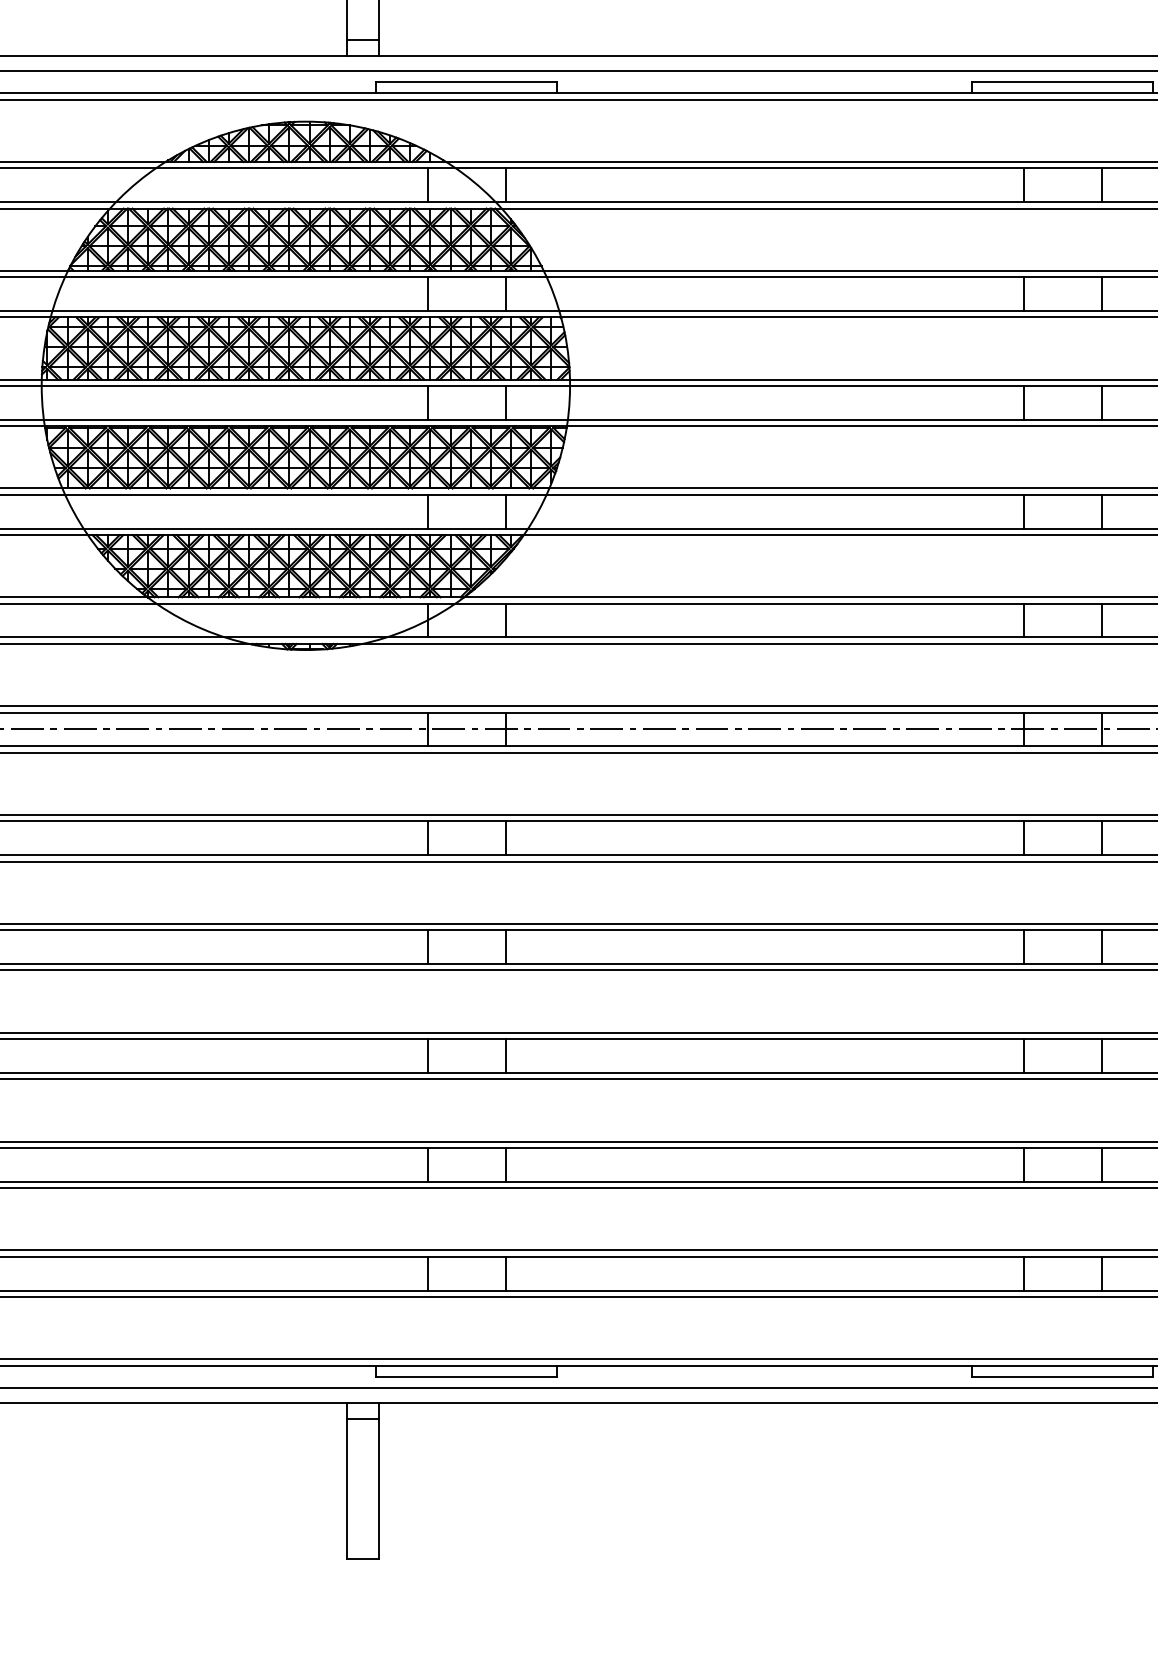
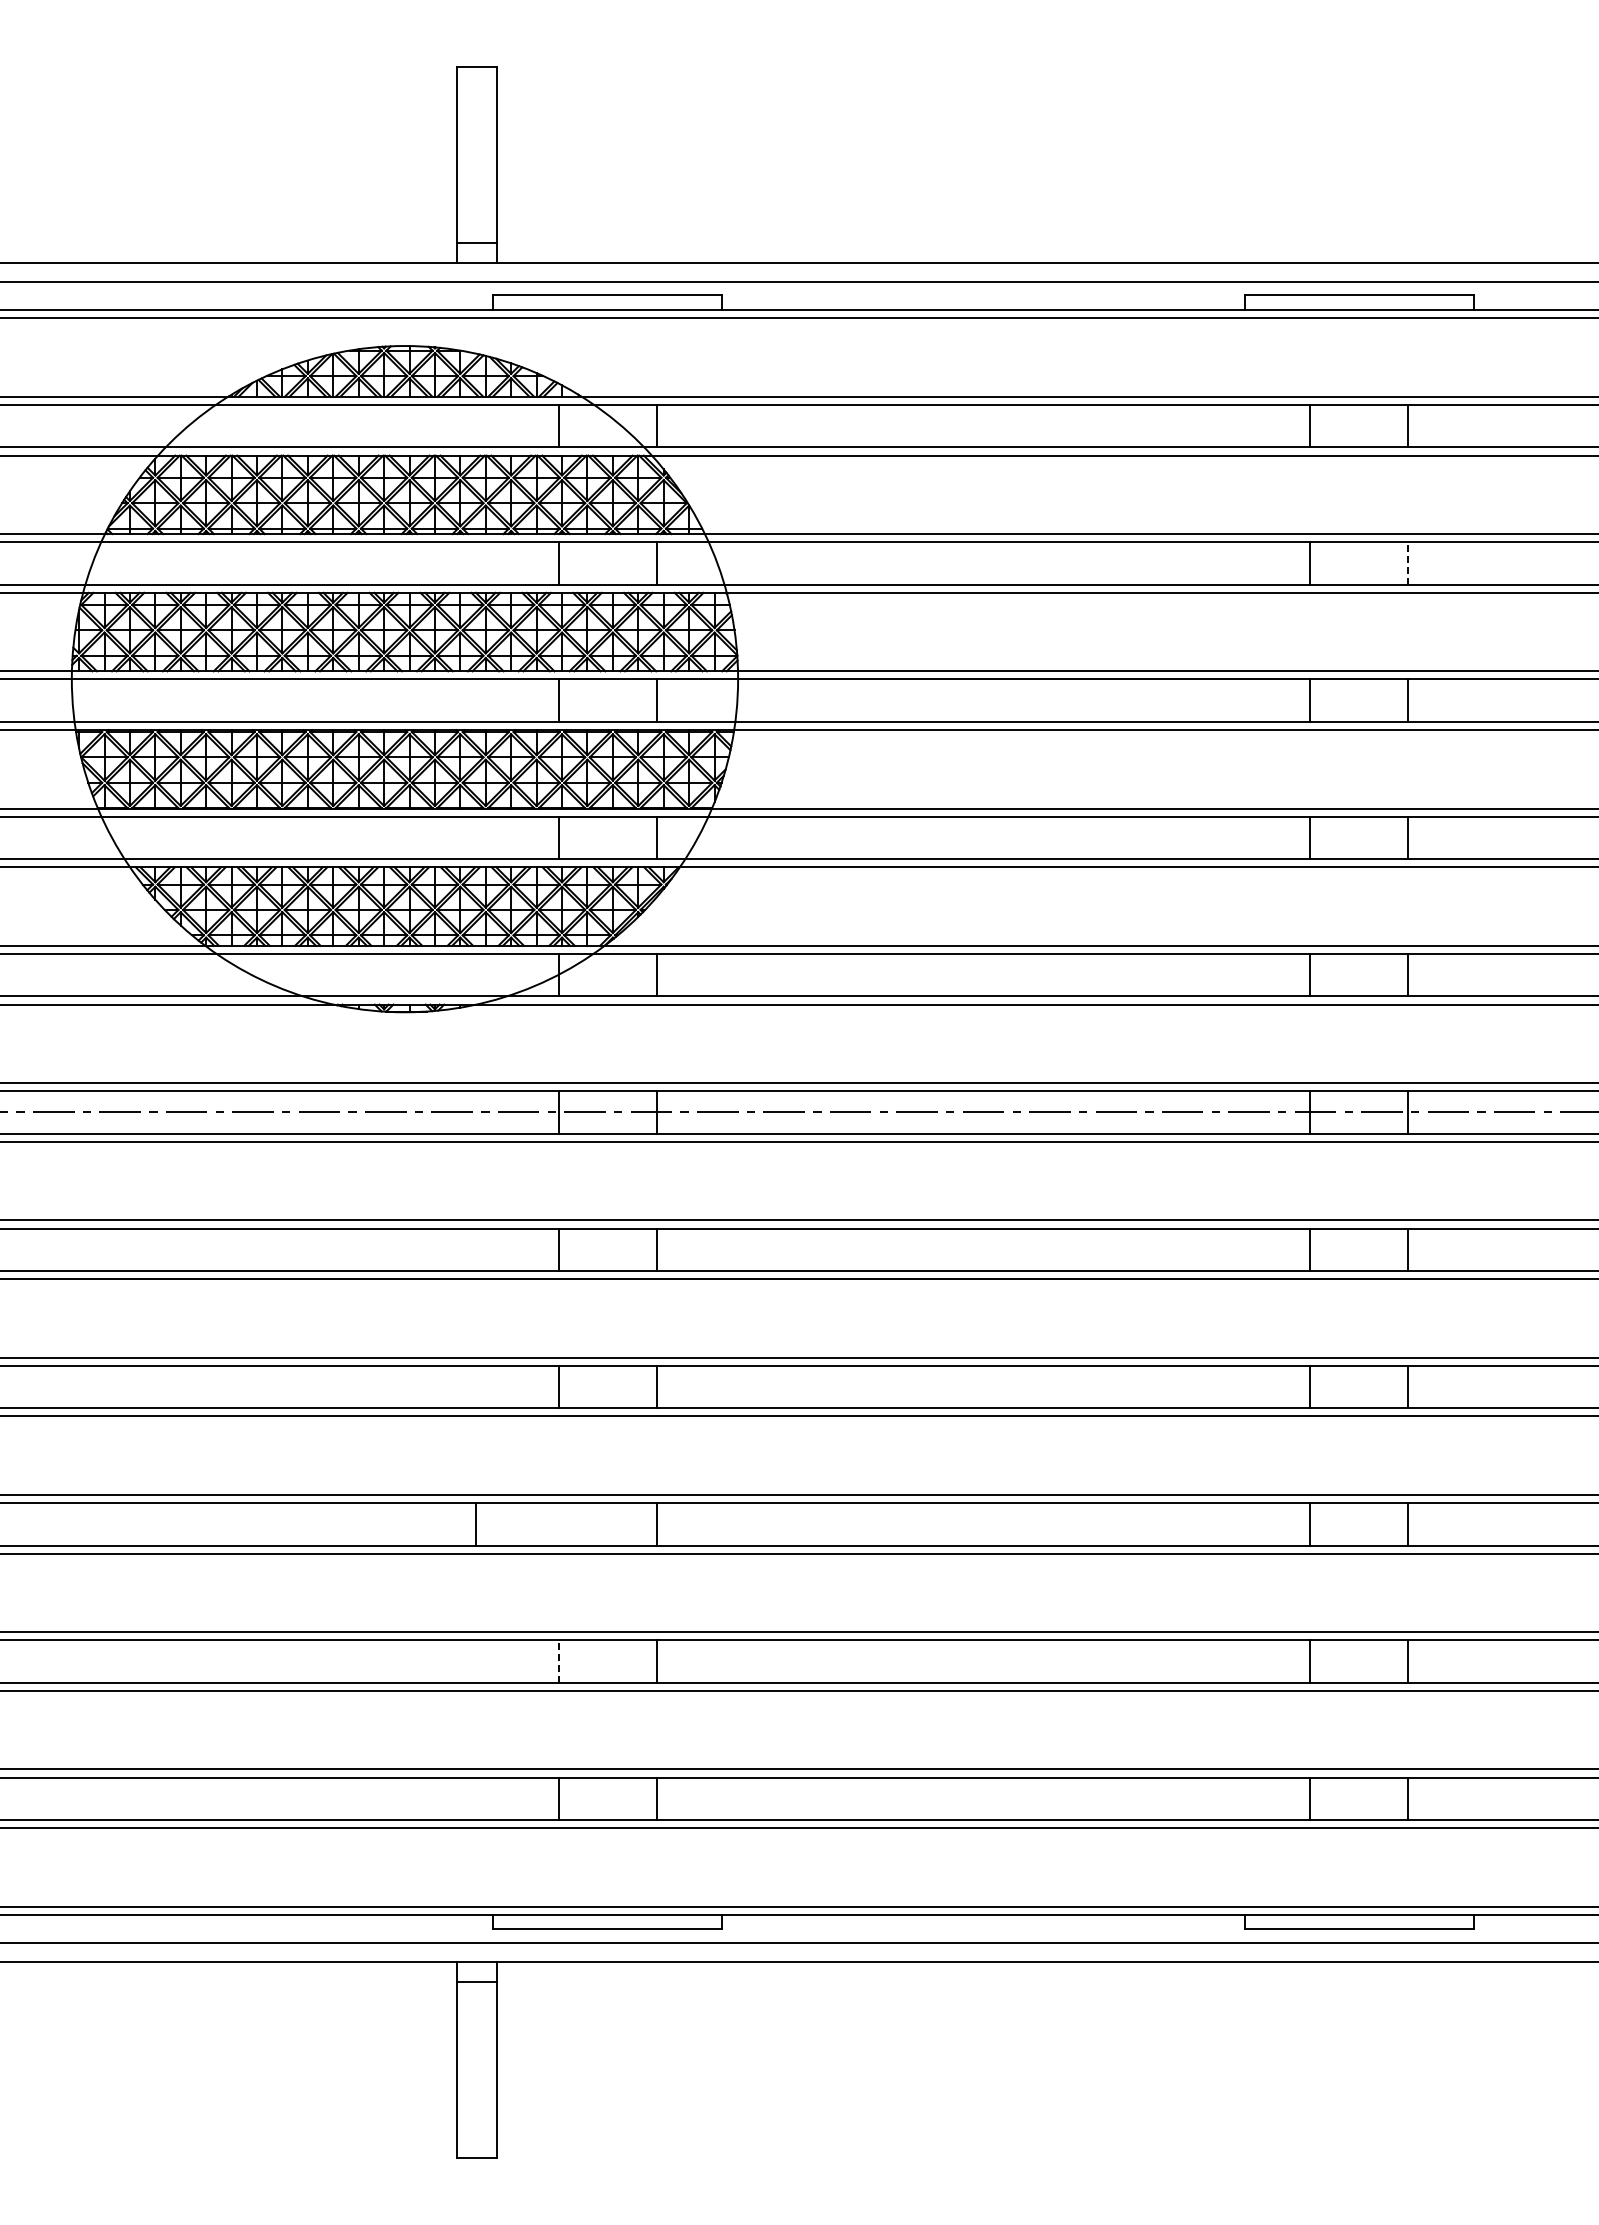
line: (1101, 293) -> (1408, 562), solid -> dashed
line: (427, 1056) -> (475, 1524), moved
line: (427, 1164) -> (558, 1661), solid -> dashed

